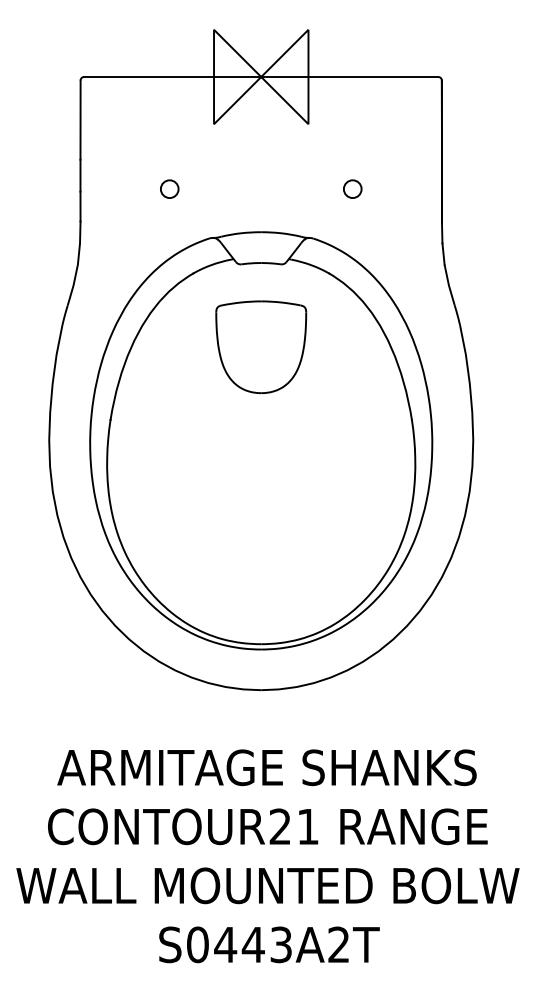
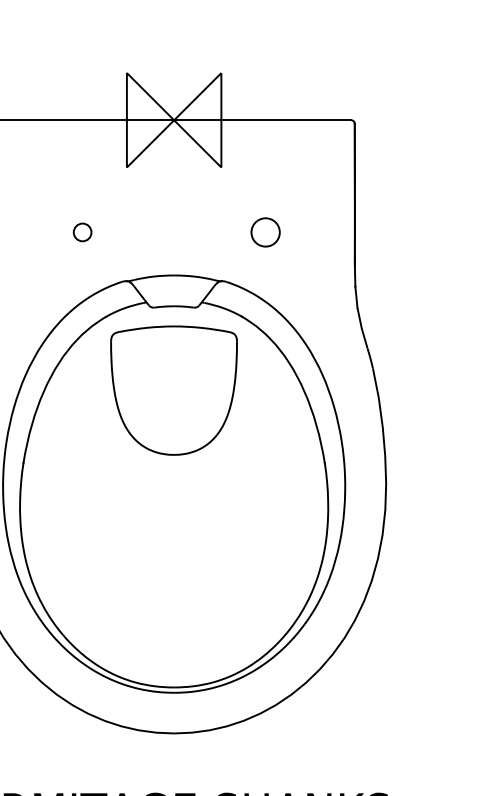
circle: (352, 189) -> (265, 232), size x1.6
part: (261, 346) -> (174, 389), size x1.4

